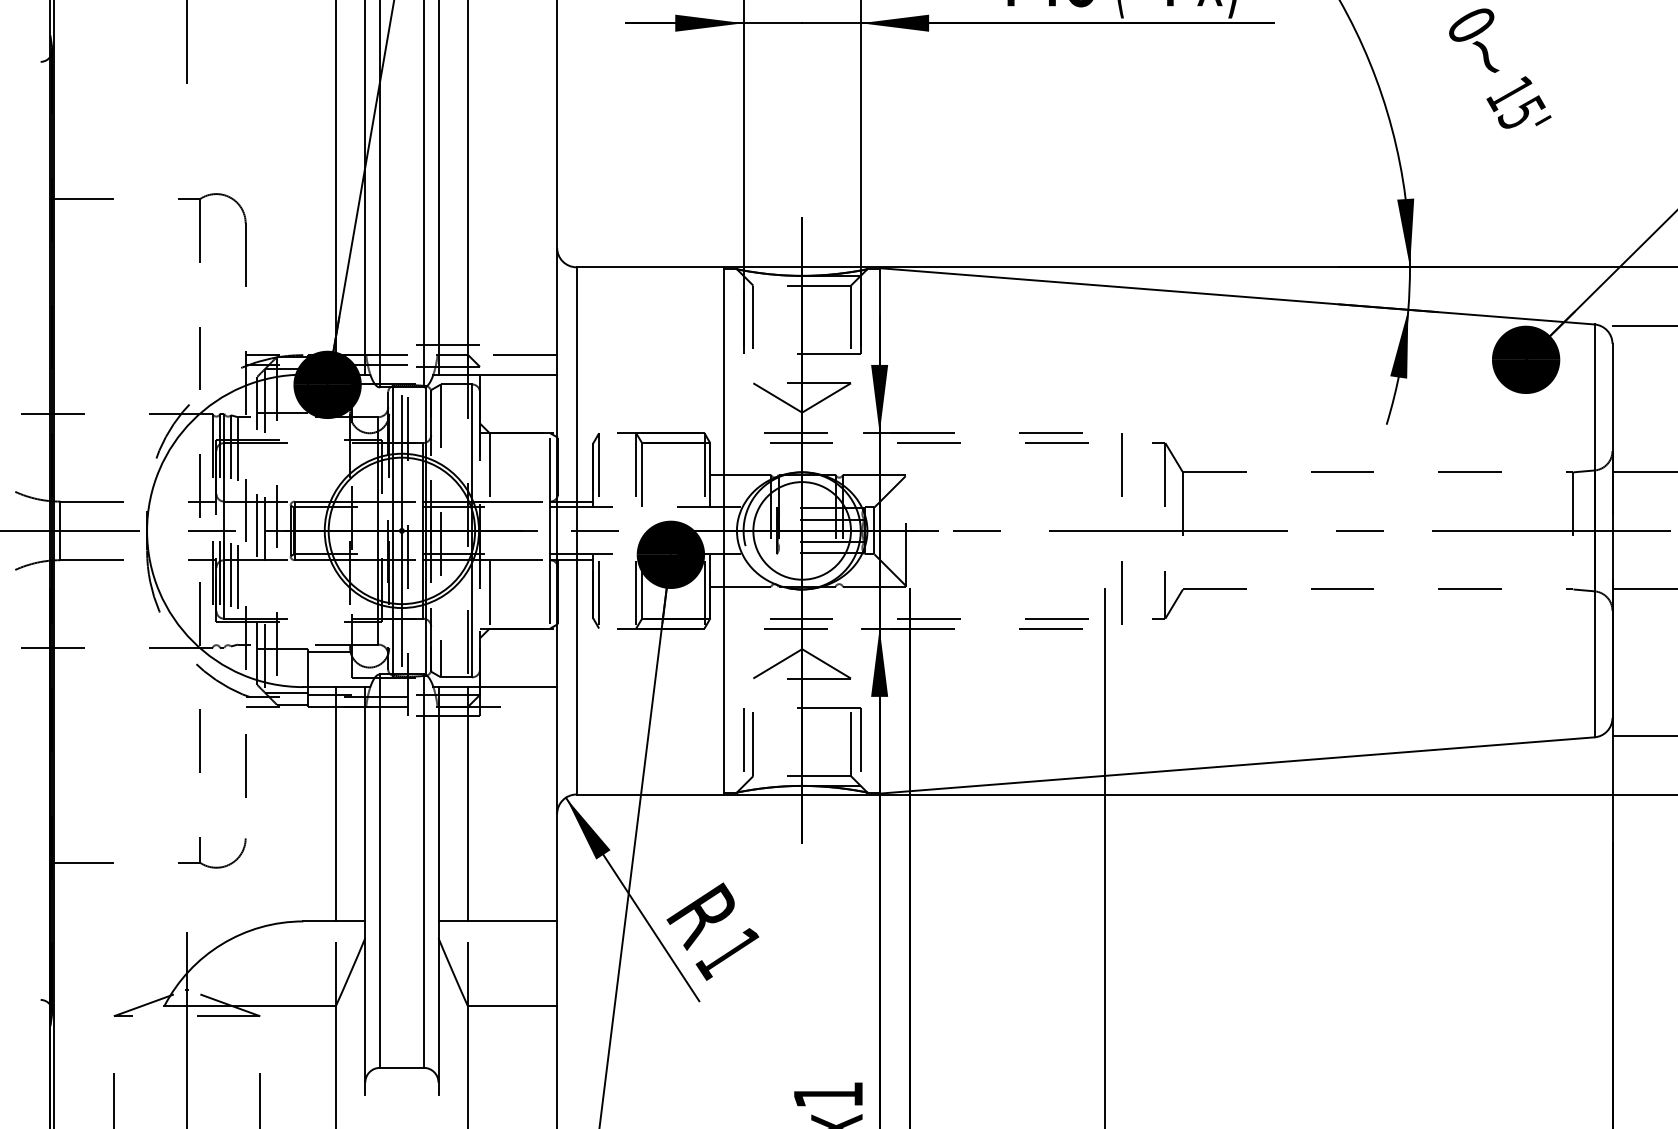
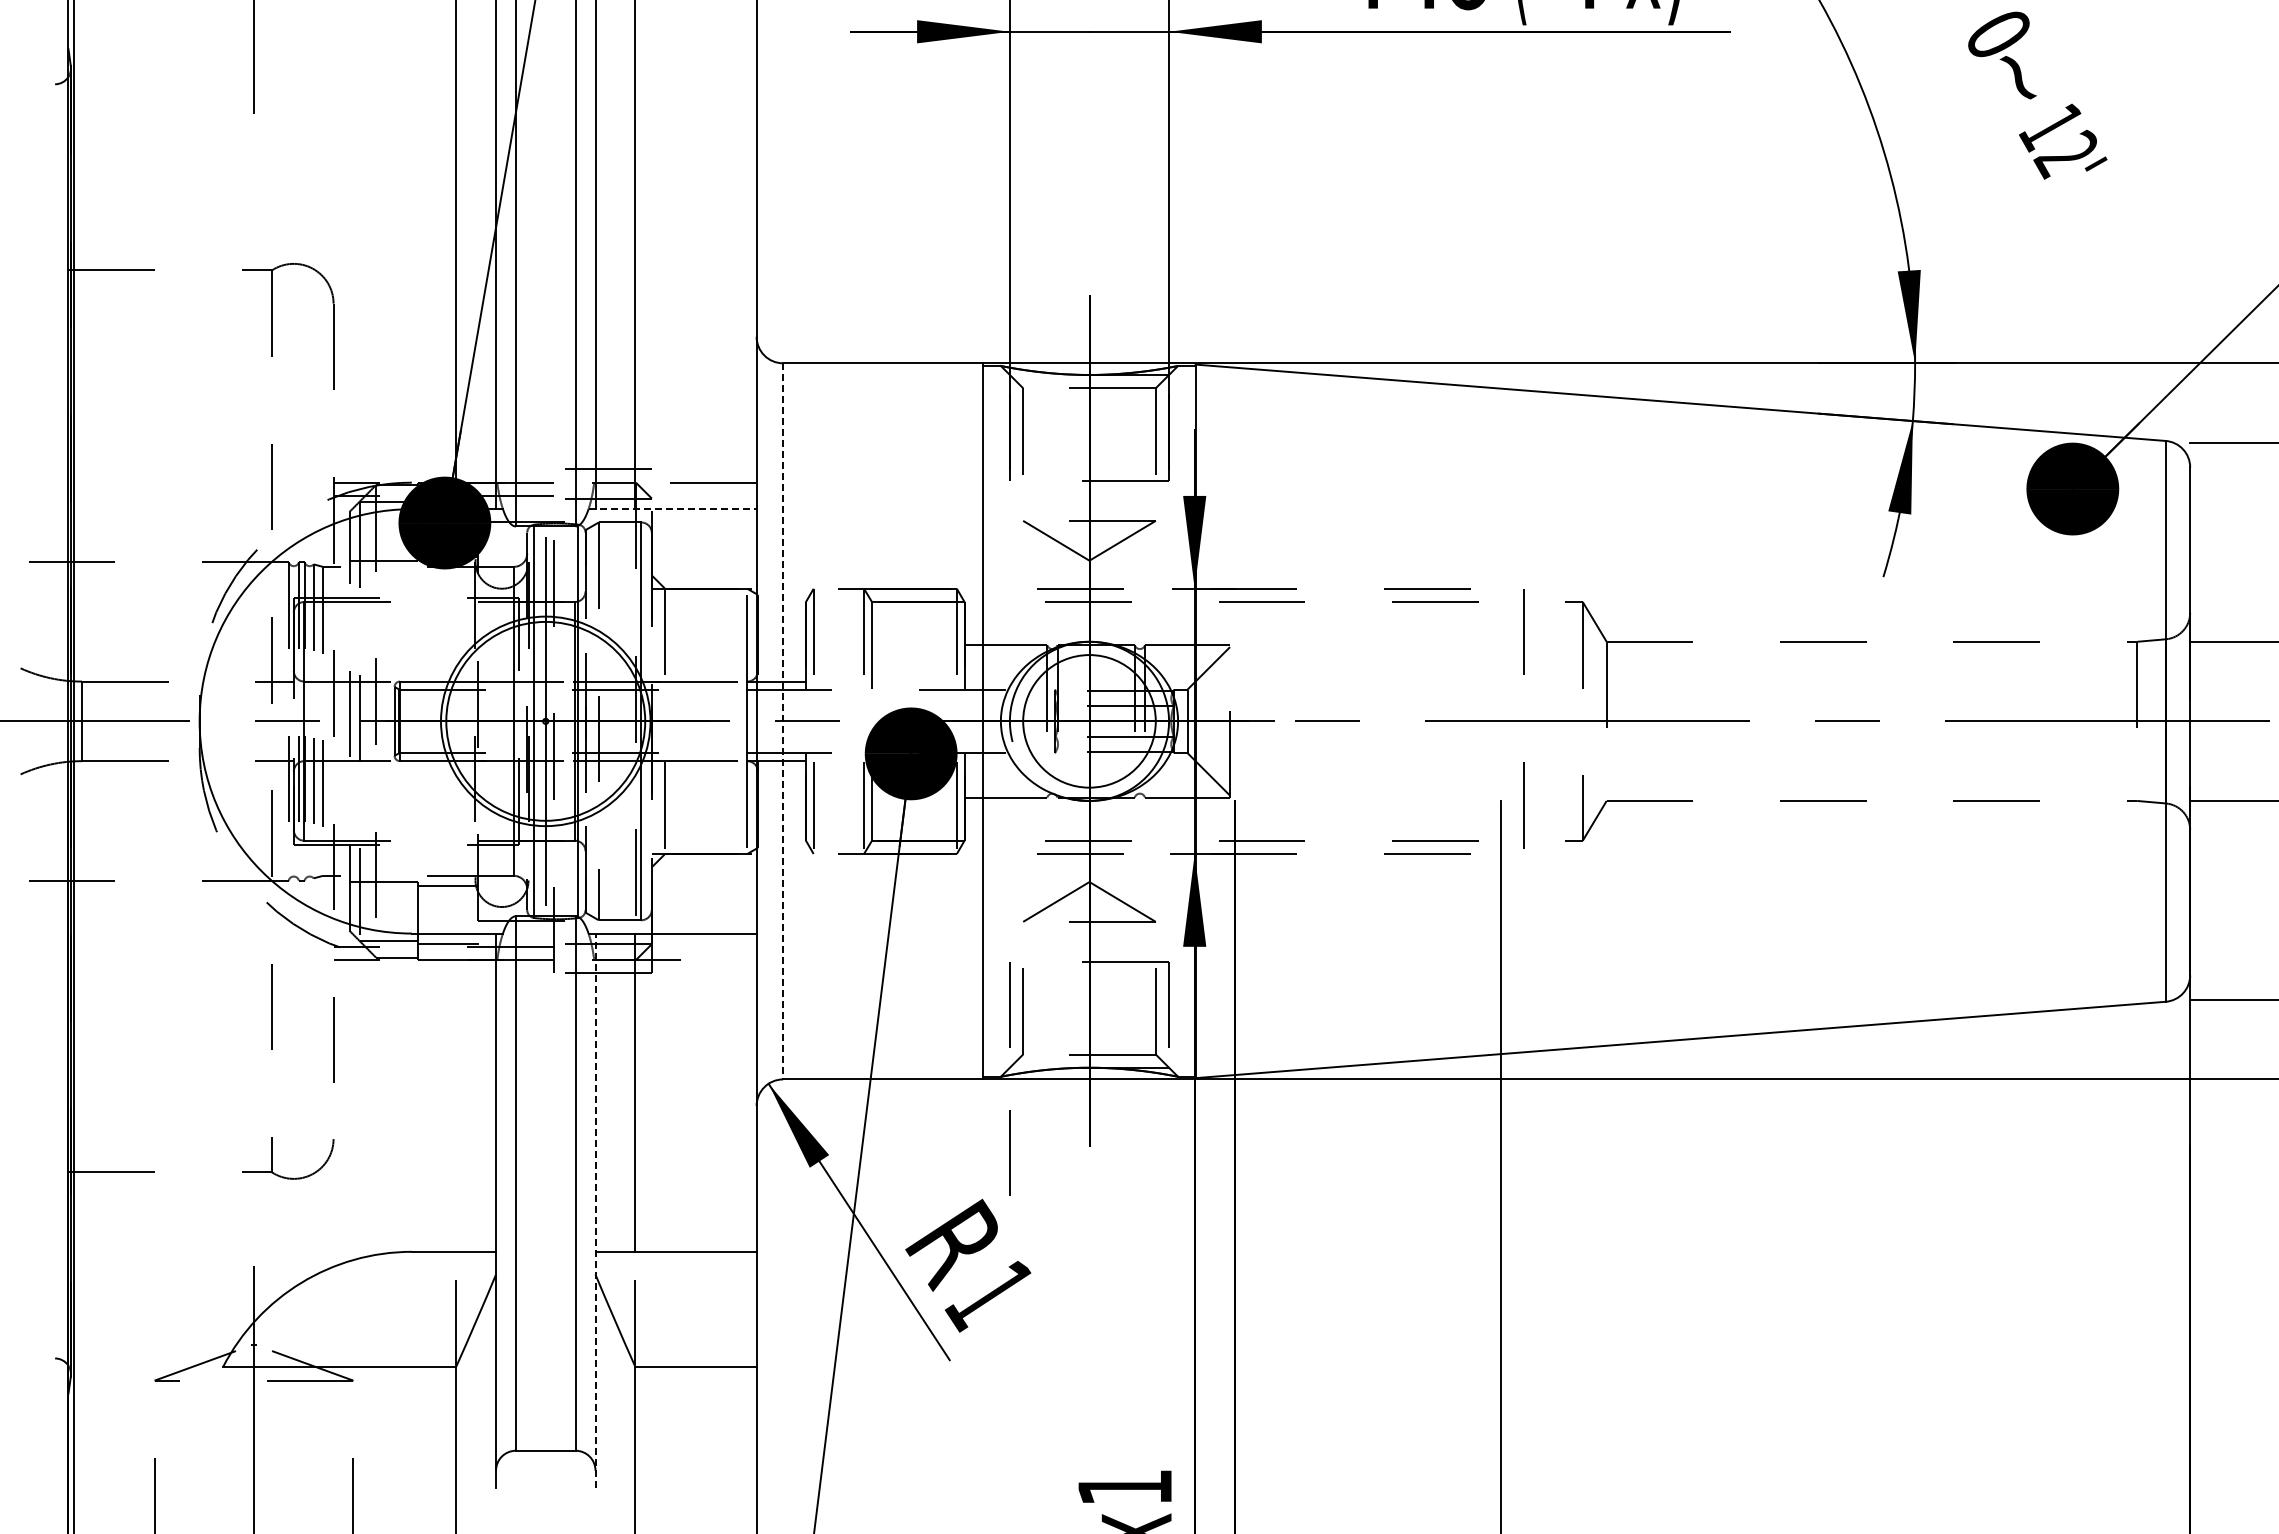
text: (1521, 113) -> (2066, 154), 15' -> 12'
line: (495, 374) -> (673, 509), solid -> dashed
line: (576, 531) -> (783, 721), solid -> dashed
line: (336, 804) -> (456, 1092), removed
line: (743, 848) -> (1009, 1152), added
line: (438, 891) -> (595, 1210), solid -> dashed

